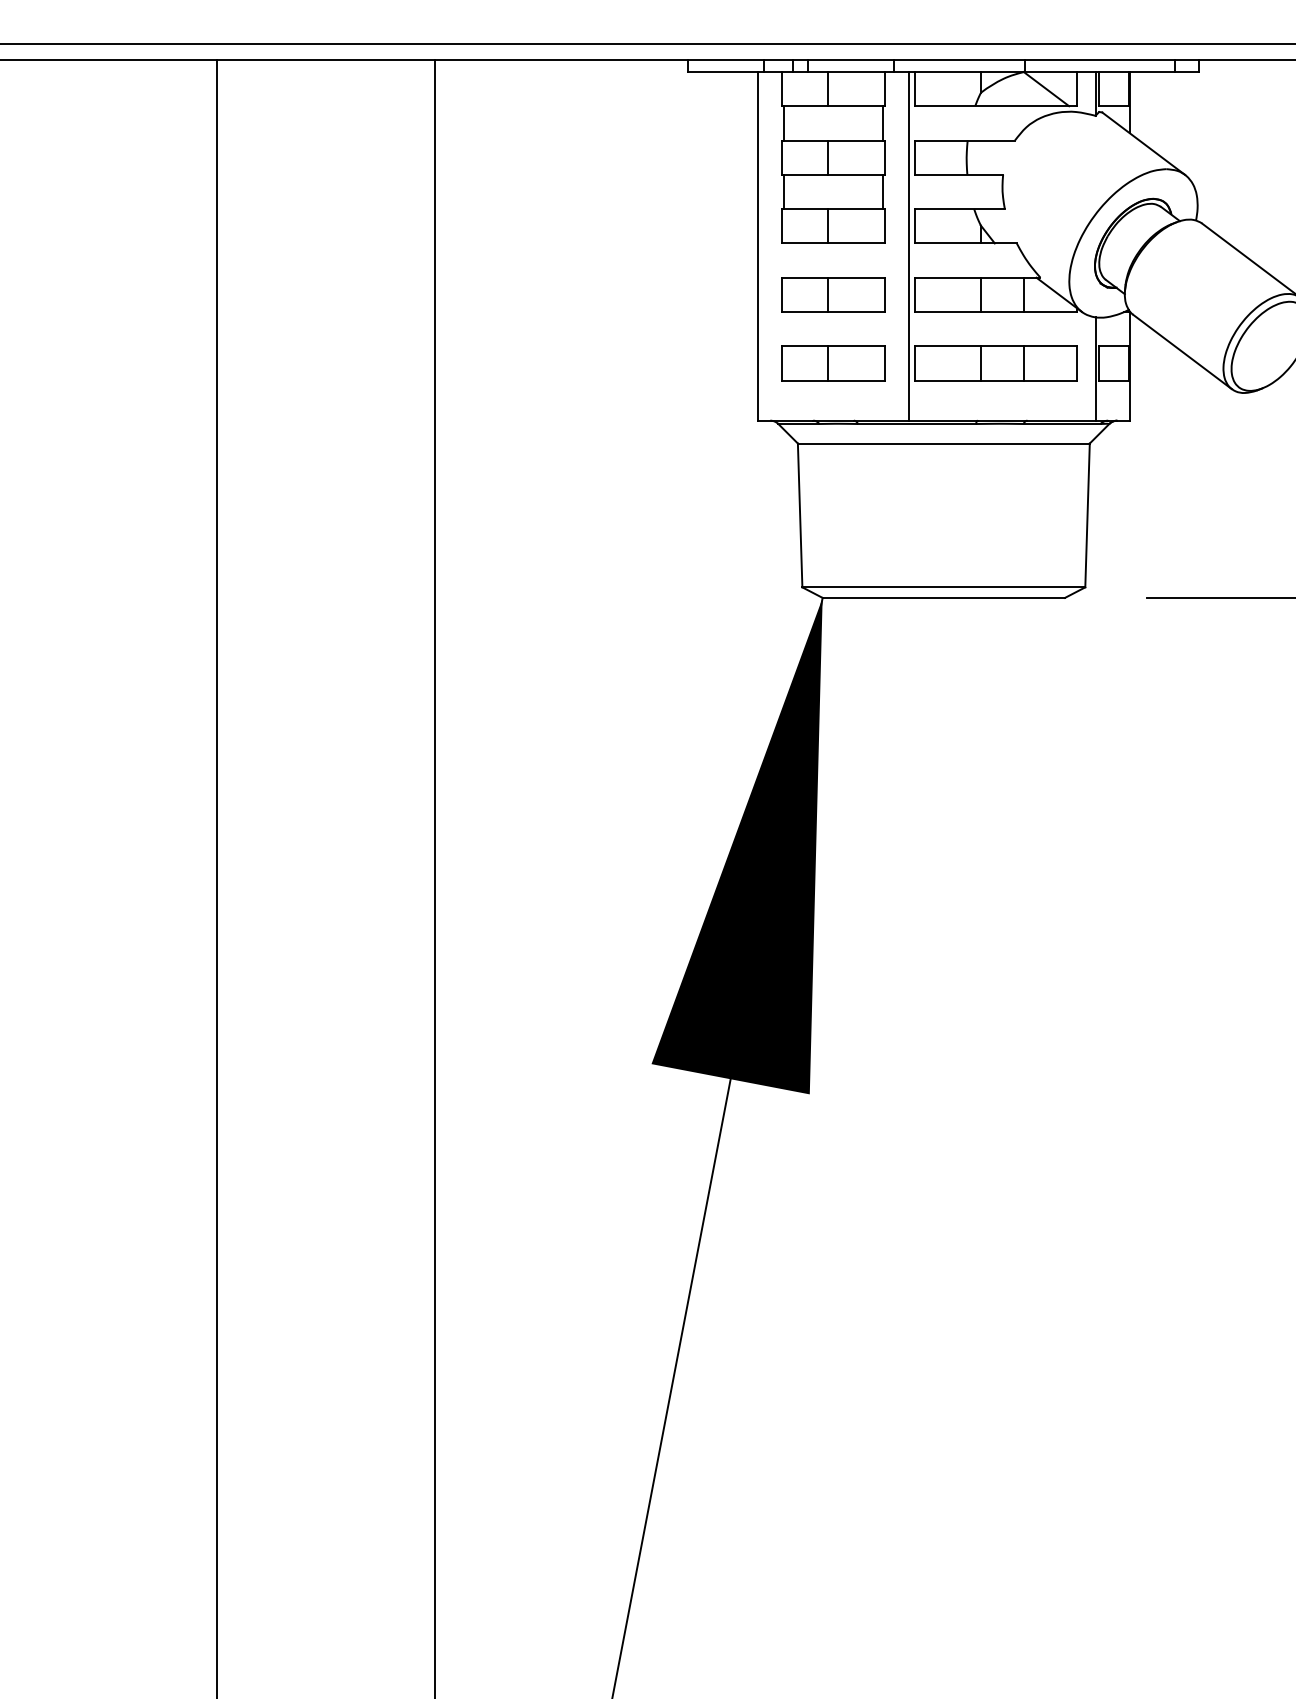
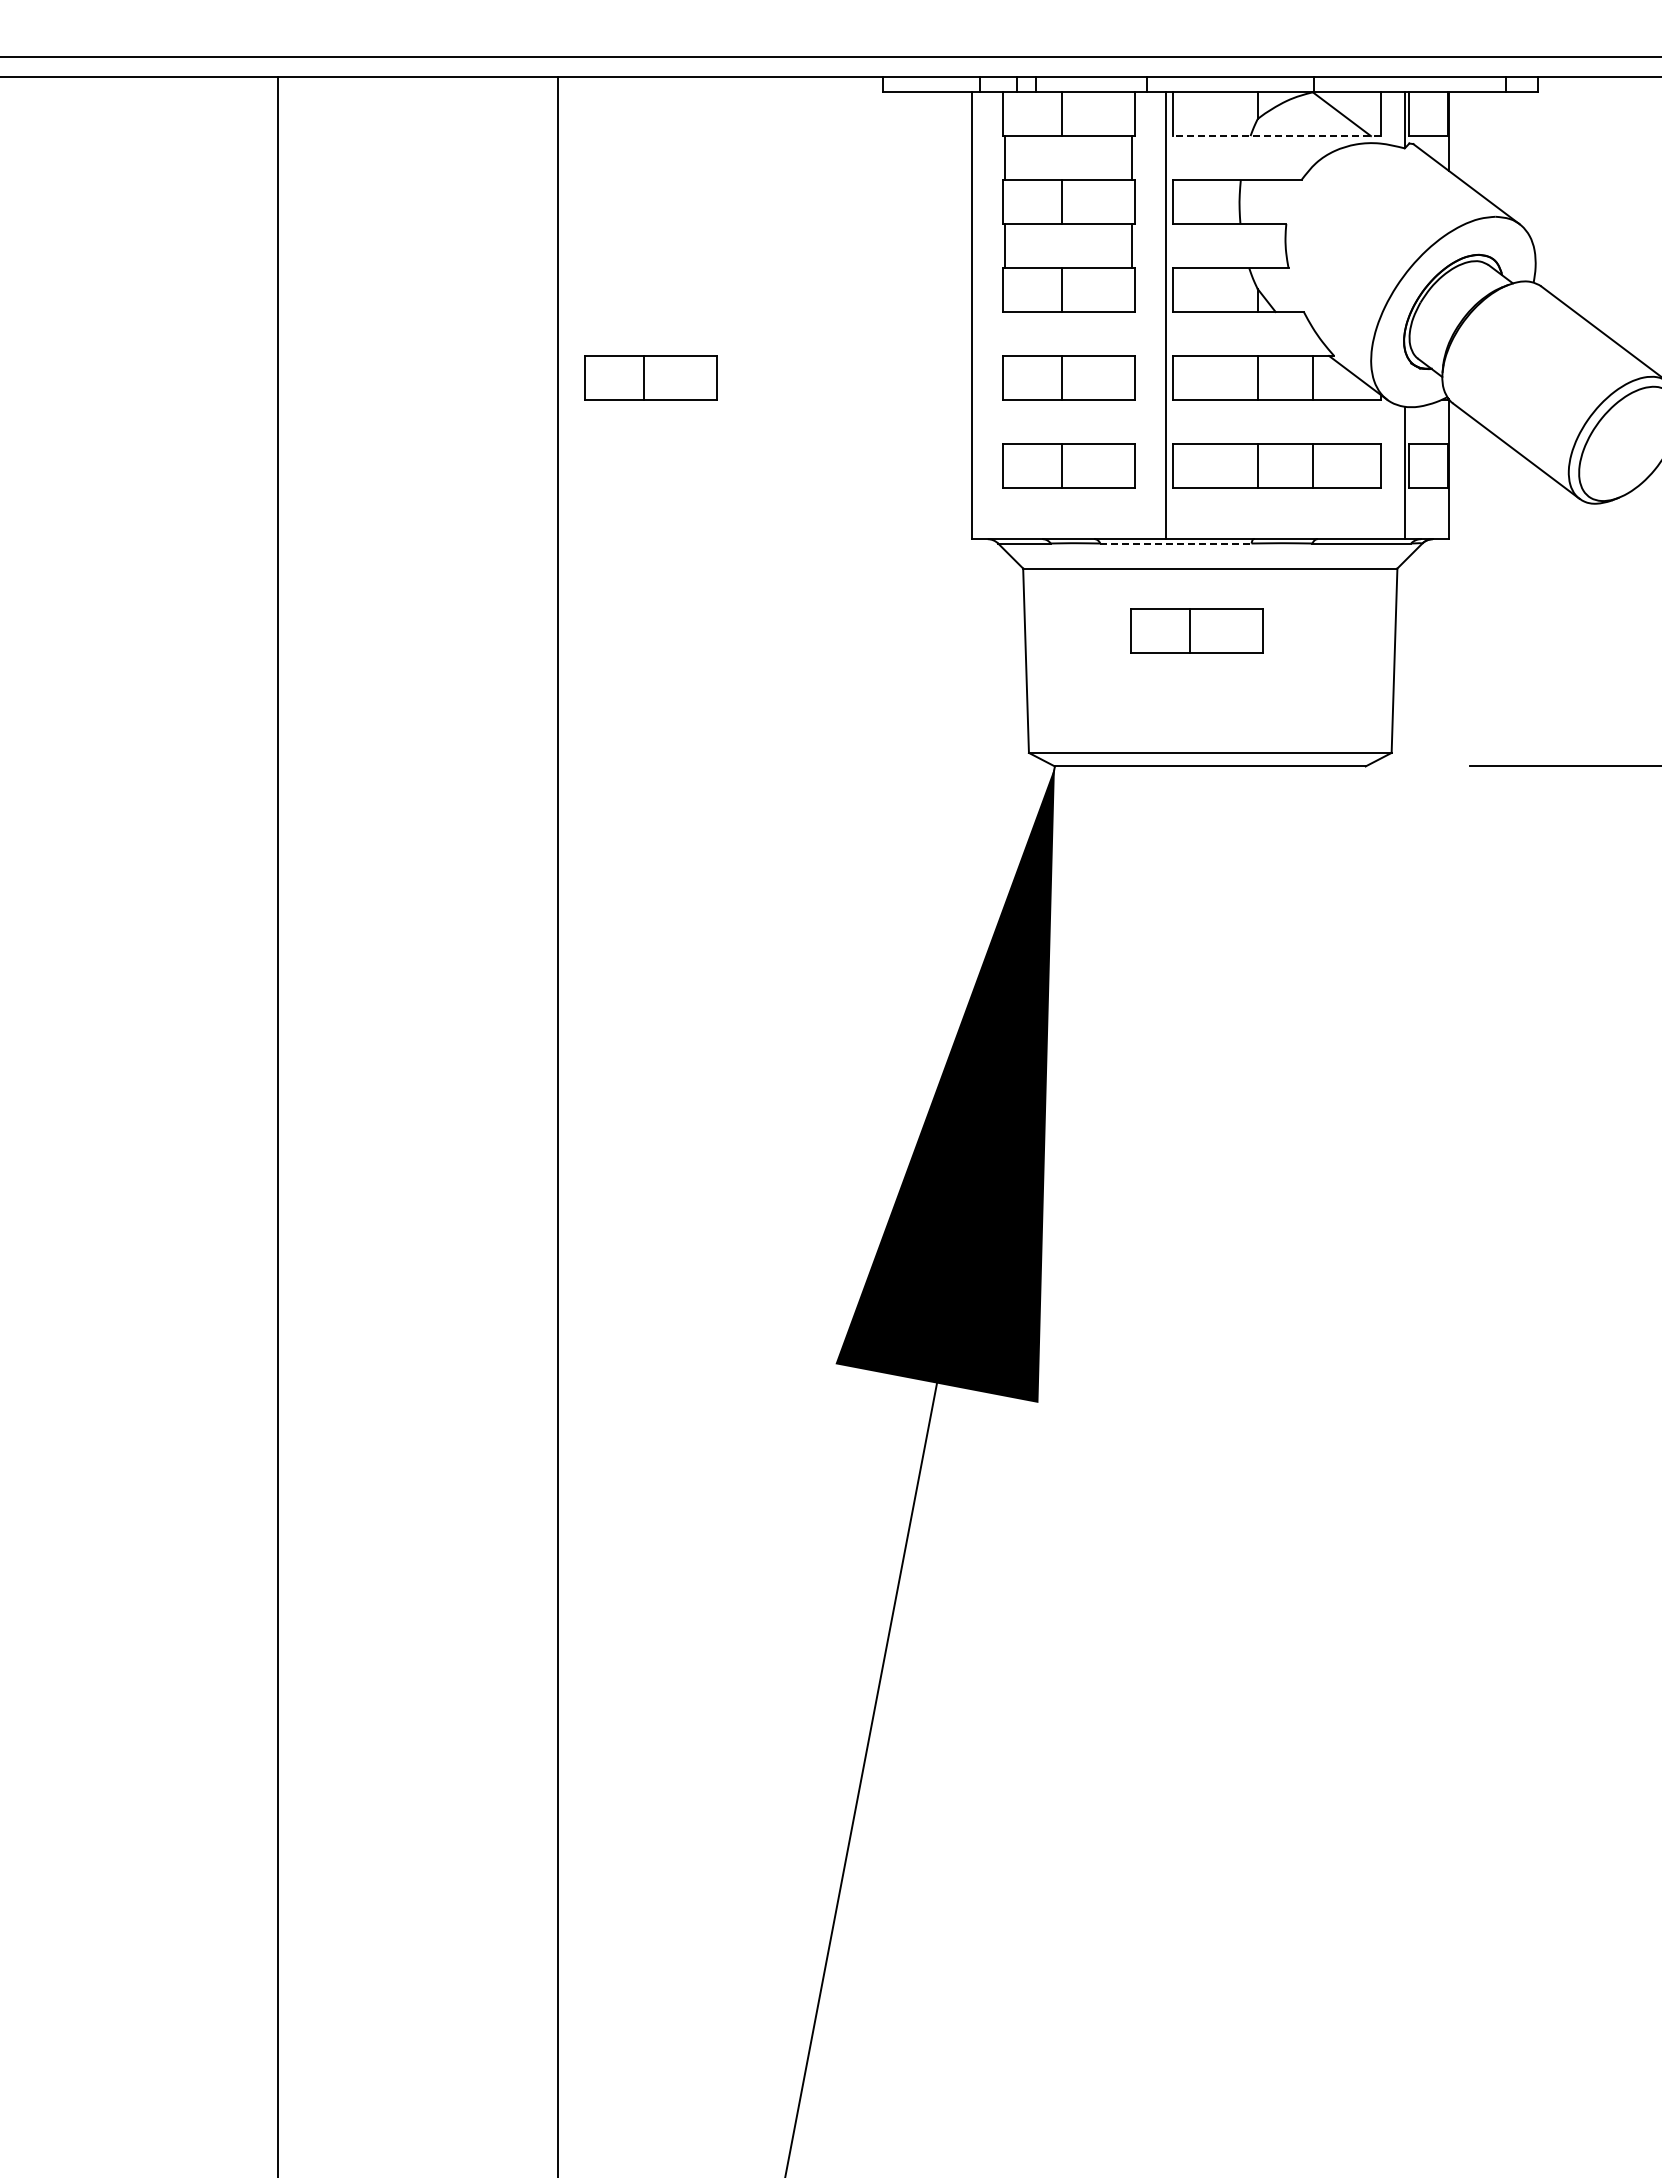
line: (995, 106) -> (1276, 136), solid -> dashed
part: (507, 294) -> (650, 377), added
line: (916, 424) -> (1175, 543), solid -> dashed
part: (933, 491) -> (1196, 630), added

